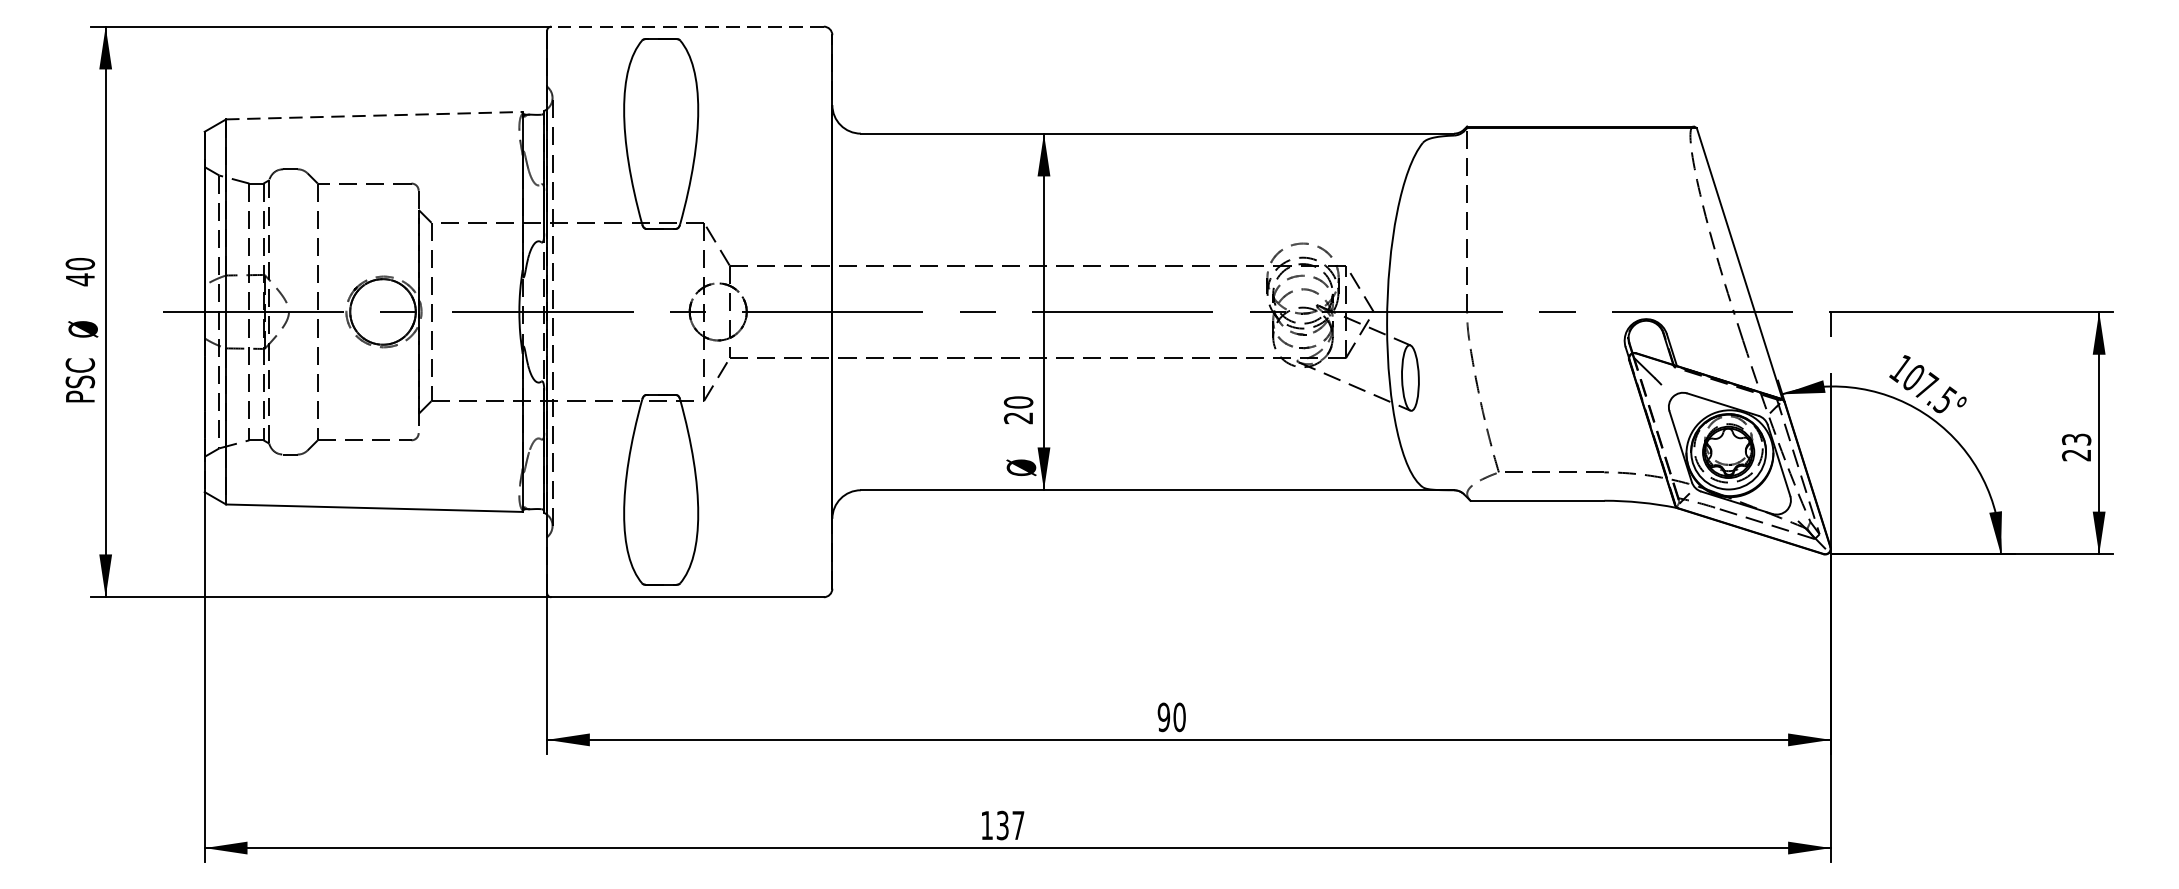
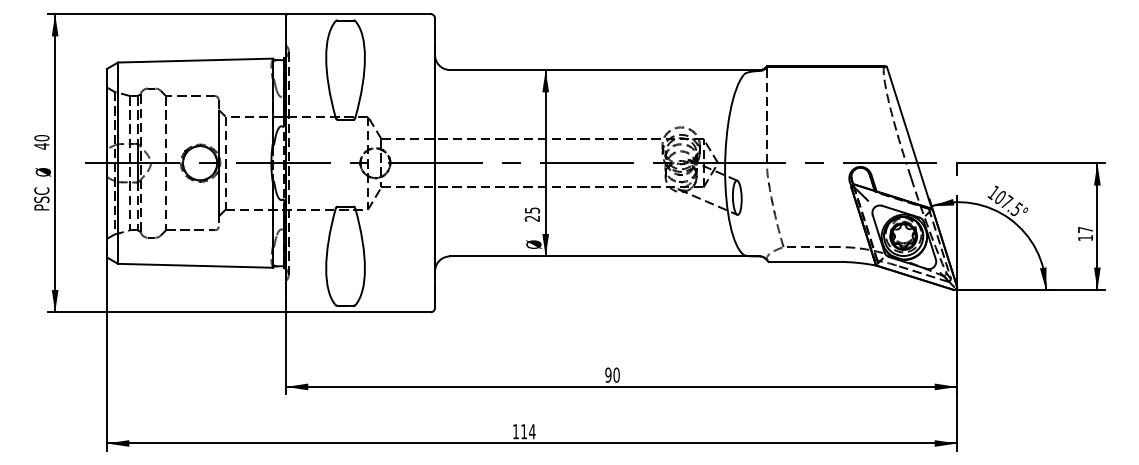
line: (685, 27) -> (358, 14), dashed -> solid
line: (374, 115) -> (195, 60), dashed -> solid
text: (1018, 402) -> (532, 210), 20 -> 25
text: (2076, 448) -> (1085, 234), 23 -> 17
text: (1011, 825) -> (528, 431), 137 -> 114

